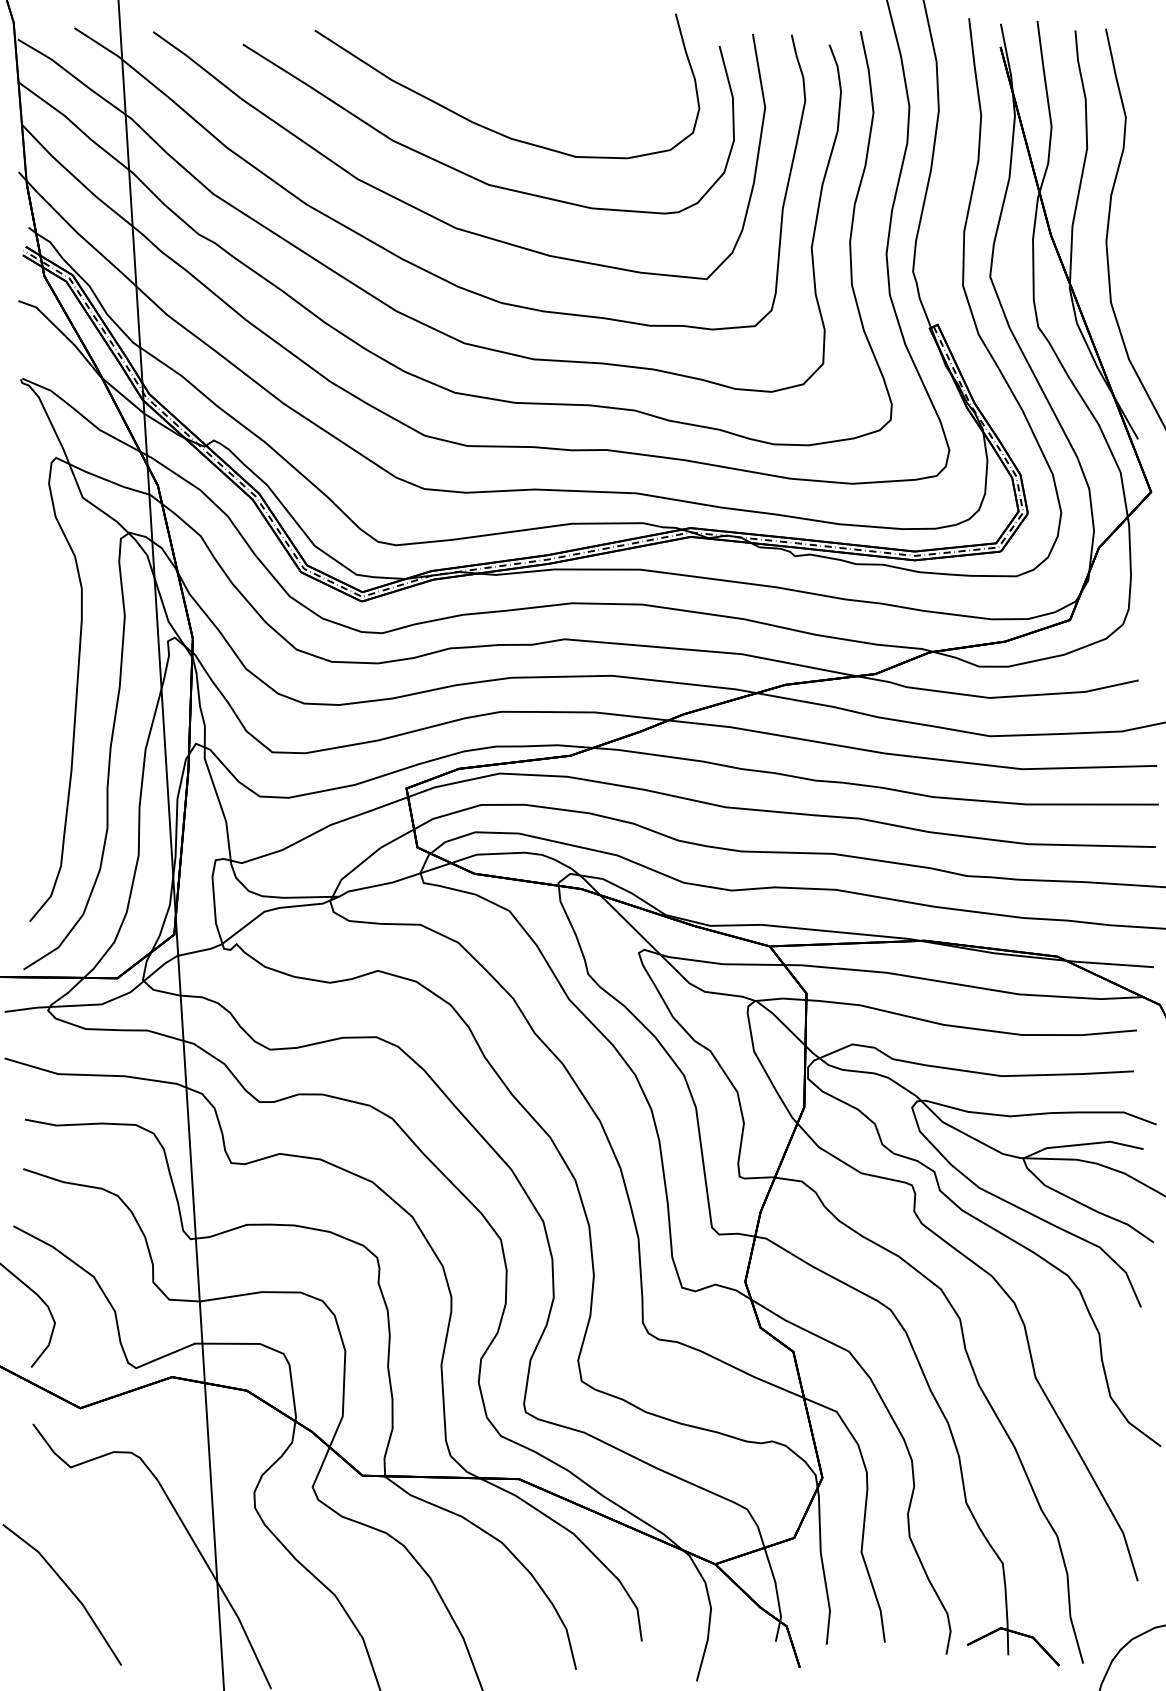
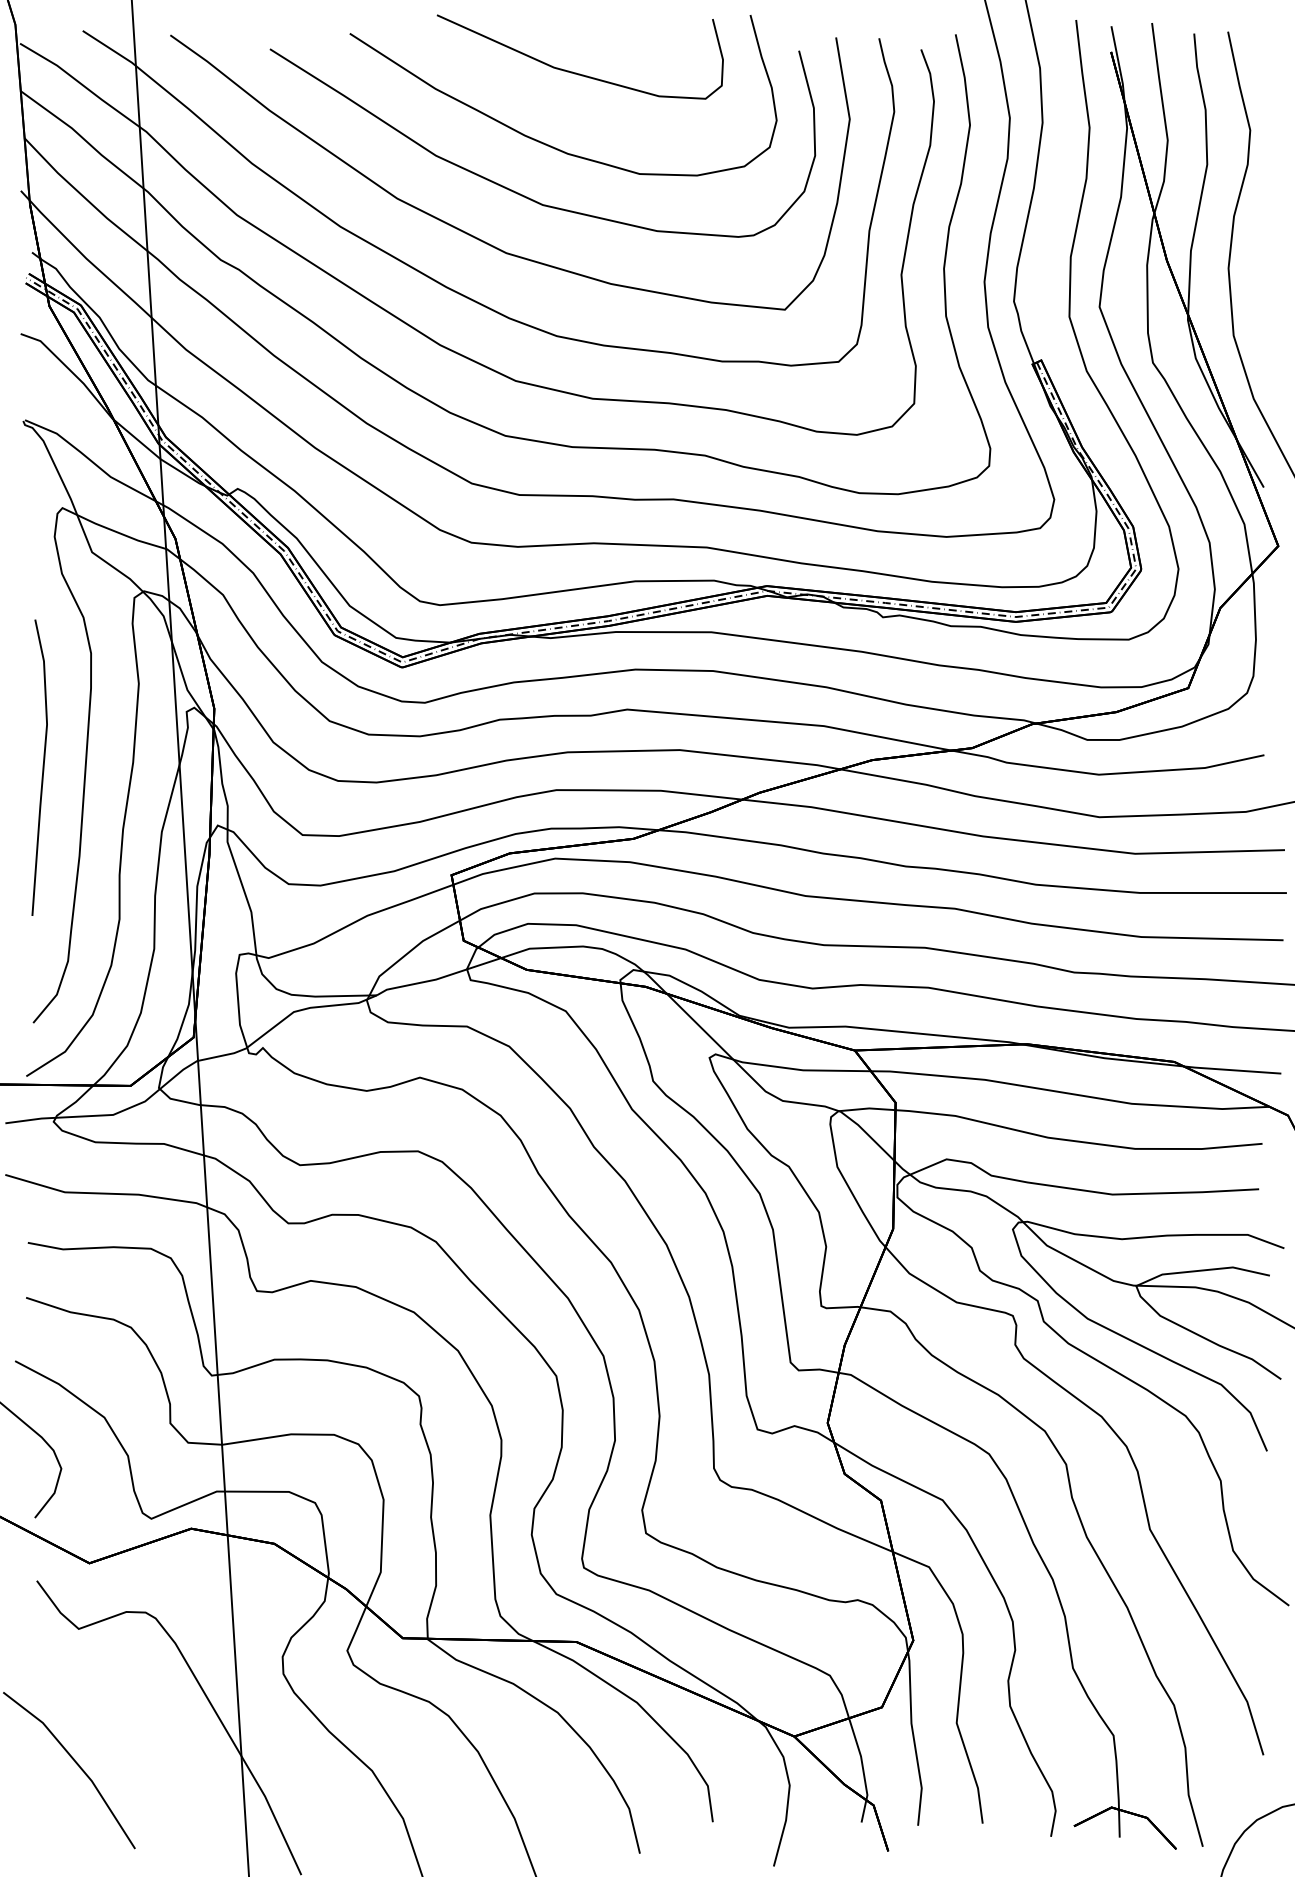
curve: (519, 65) -> (576, 72), added
line: (38, 691) -> (42, 767), added

